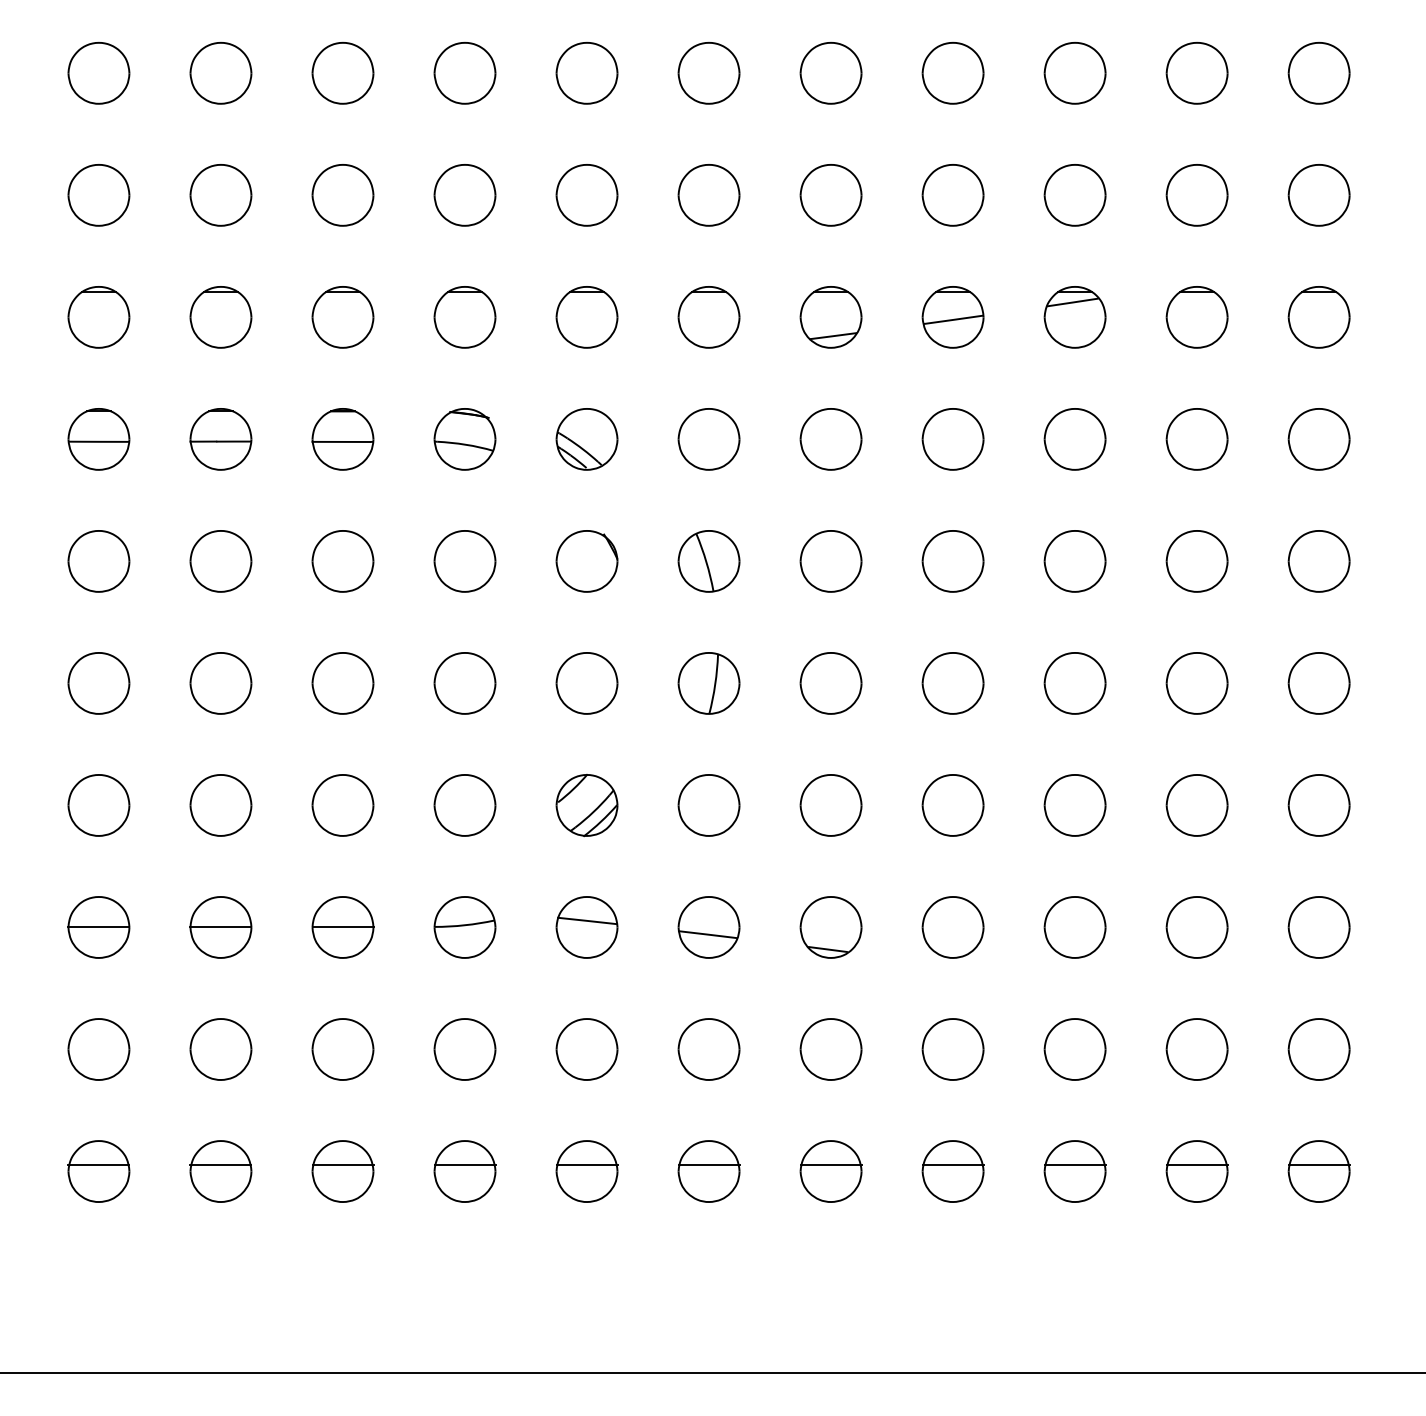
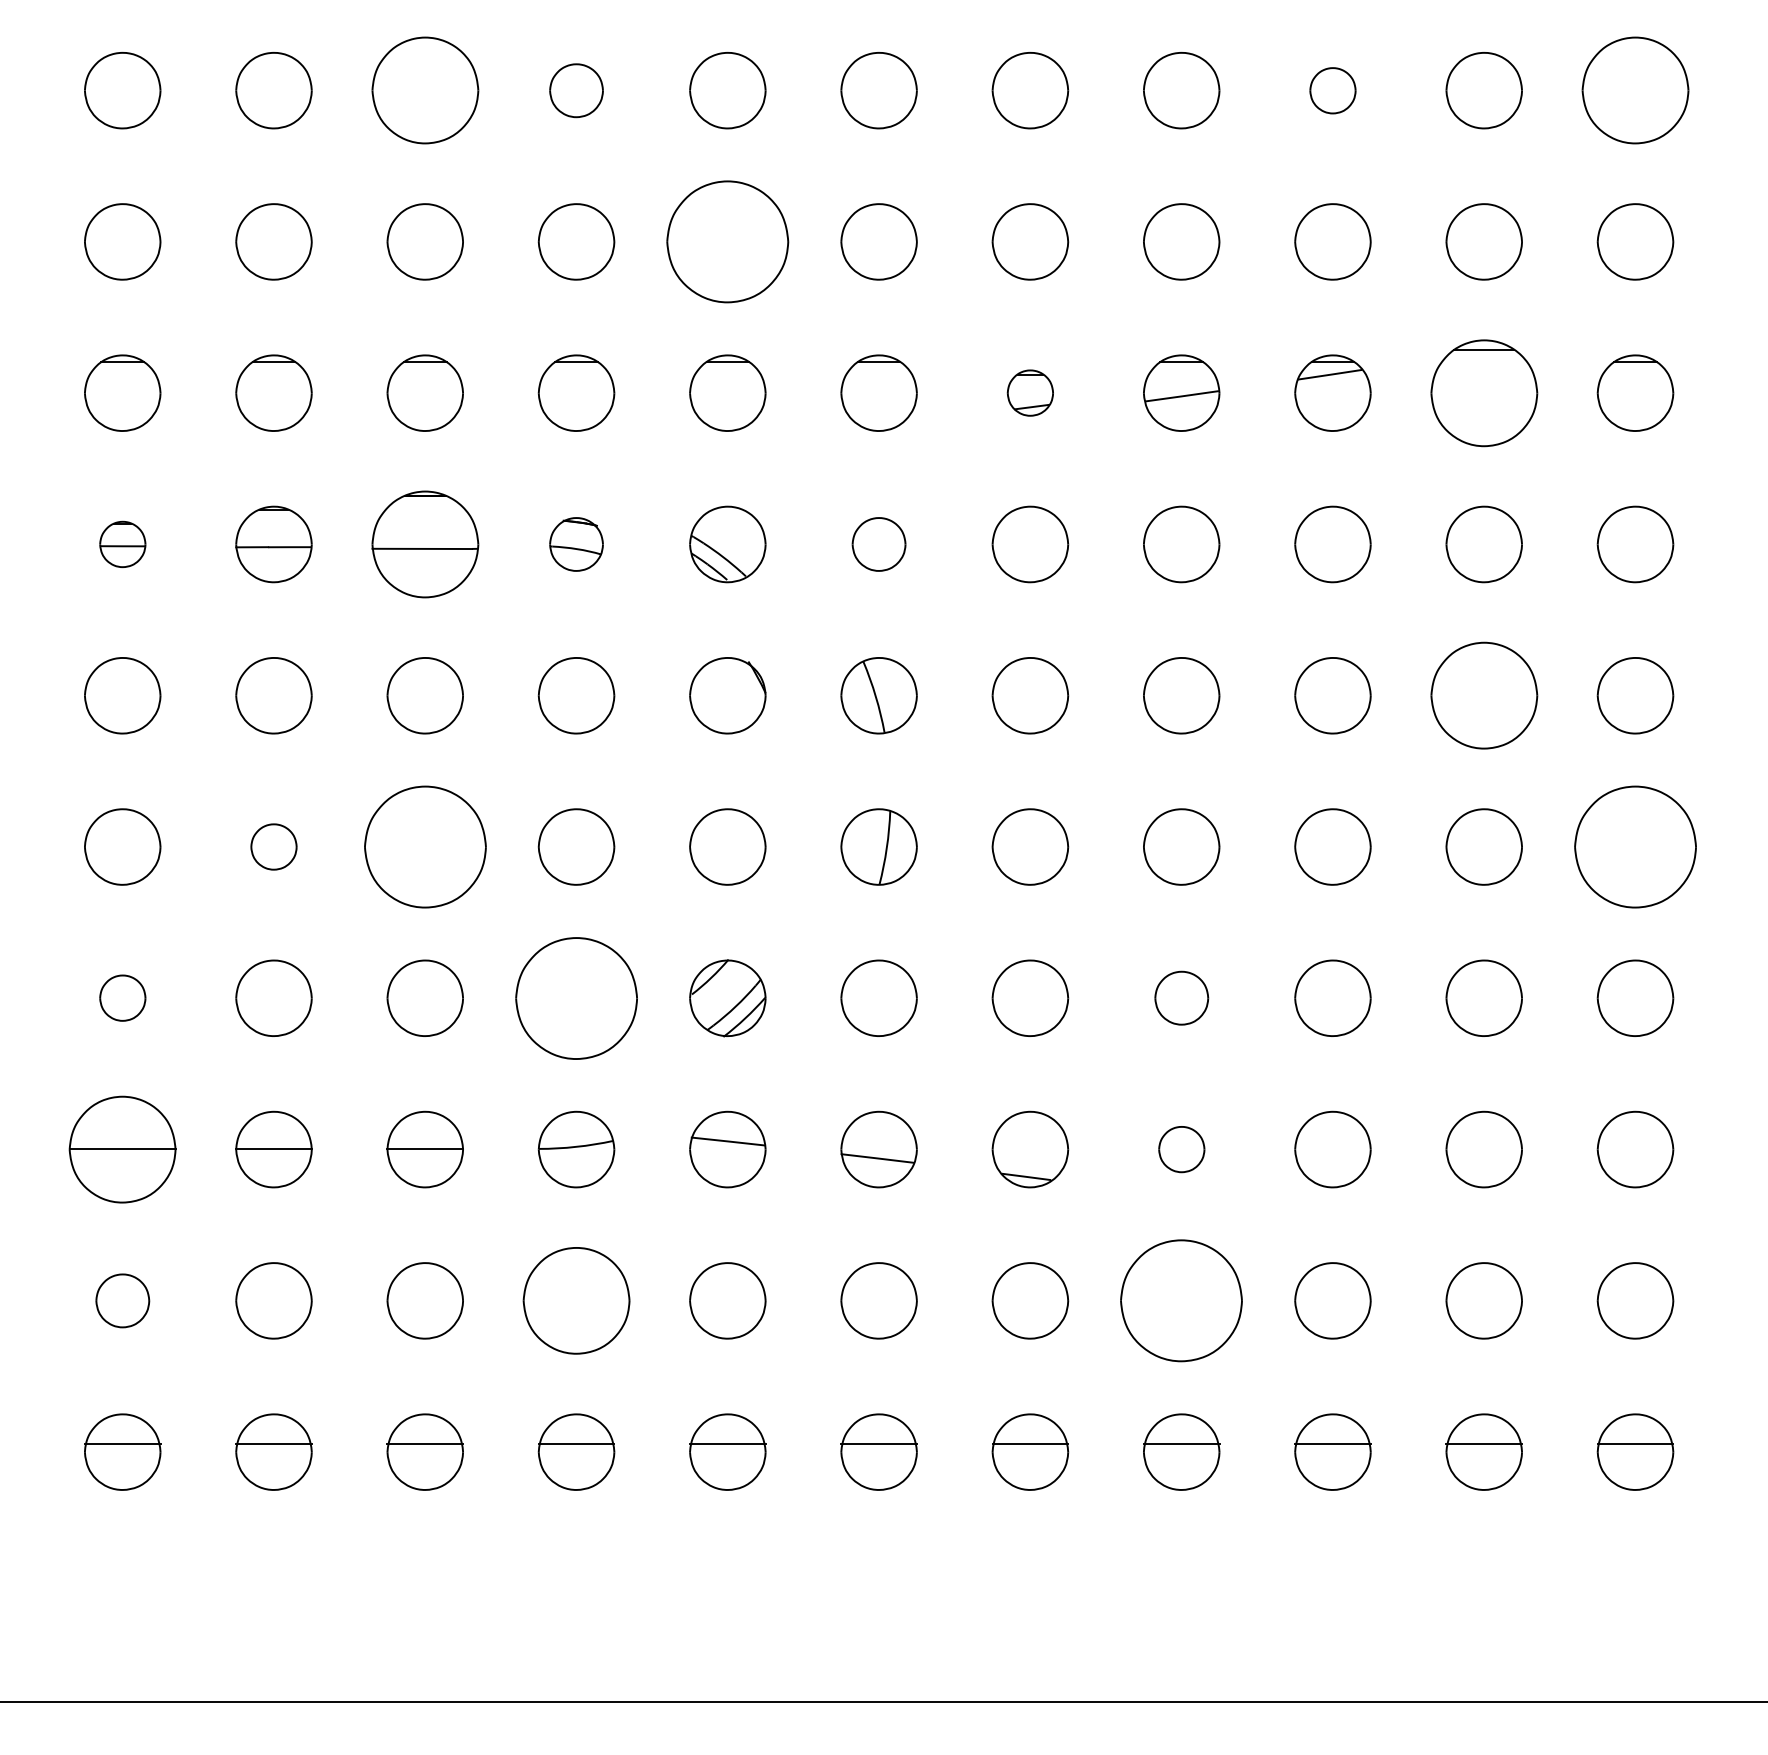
part: (342, 73) -> (424, 90), size x1.4
part: (464, 73) -> (576, 90), size x0.7
part: (1074, 73) -> (1332, 90), size x0.6
part: (1319, 73) -> (1635, 90), size x1.4
part: (586, 195) -> (727, 241), size x1.6
part: (831, 316) -> (1030, 392), size x0.6
part: (1196, 316) -> (1483, 392), size x1.4
part: (98, 439) -> (122, 544), size x0.6
part: (342, 439) -> (424, 544), size x1.4
part: (464, 439) -> (576, 544), size x0.7
part: (708, 439) -> (878, 544), size x0.7
part: (1196, 561) -> (1483, 695), size x1.4
part: (220, 682) -> (273, 846), size x0.6
part: (342, 682) -> (424, 846), size x1.6
part: (1319, 682) -> (1635, 846), size x1.6
part: (98, 804) -> (122, 997), size x0.6
part: (464, 804) -> (576, 997), size x1.6
part: (952, 804) -> (1181, 997), size x0.7
part: (98, 927) -> (122, 1149), size x1.4
part: (952, 927) -> (1181, 1149), size x0.6
part: (98, 1049) -> (122, 1300), size x0.7
part: (464, 1049) -> (576, 1300), size x1.4
part: (952, 1049) -> (1181, 1300), size x1.6

